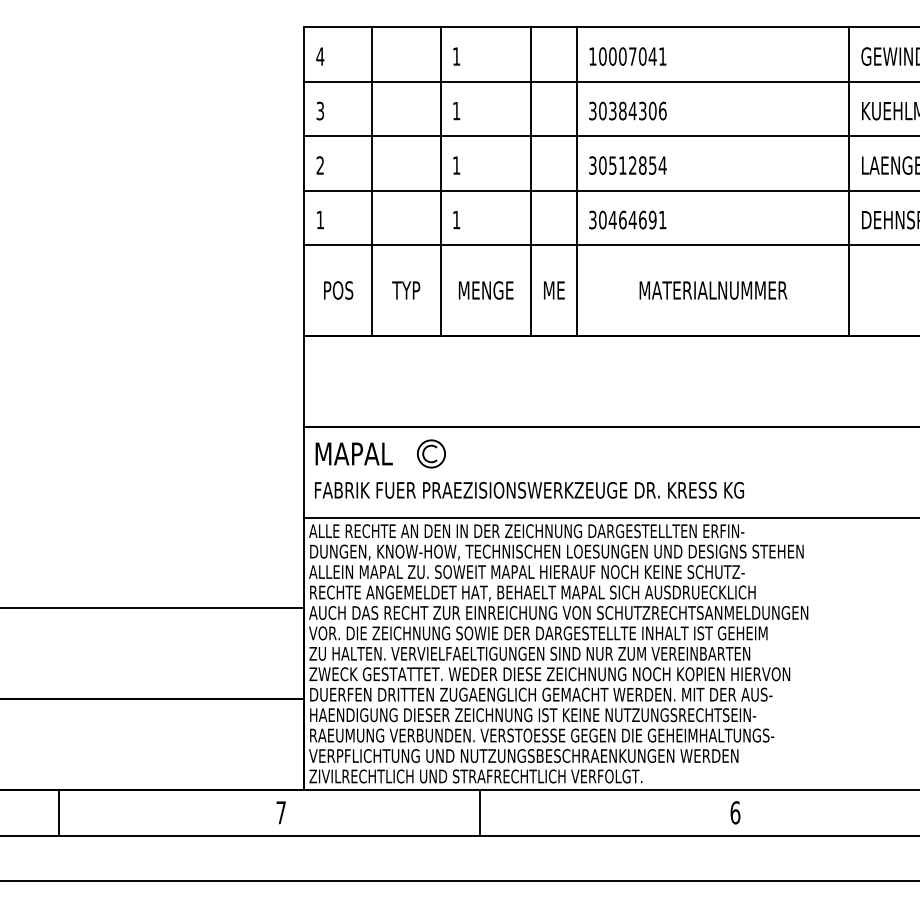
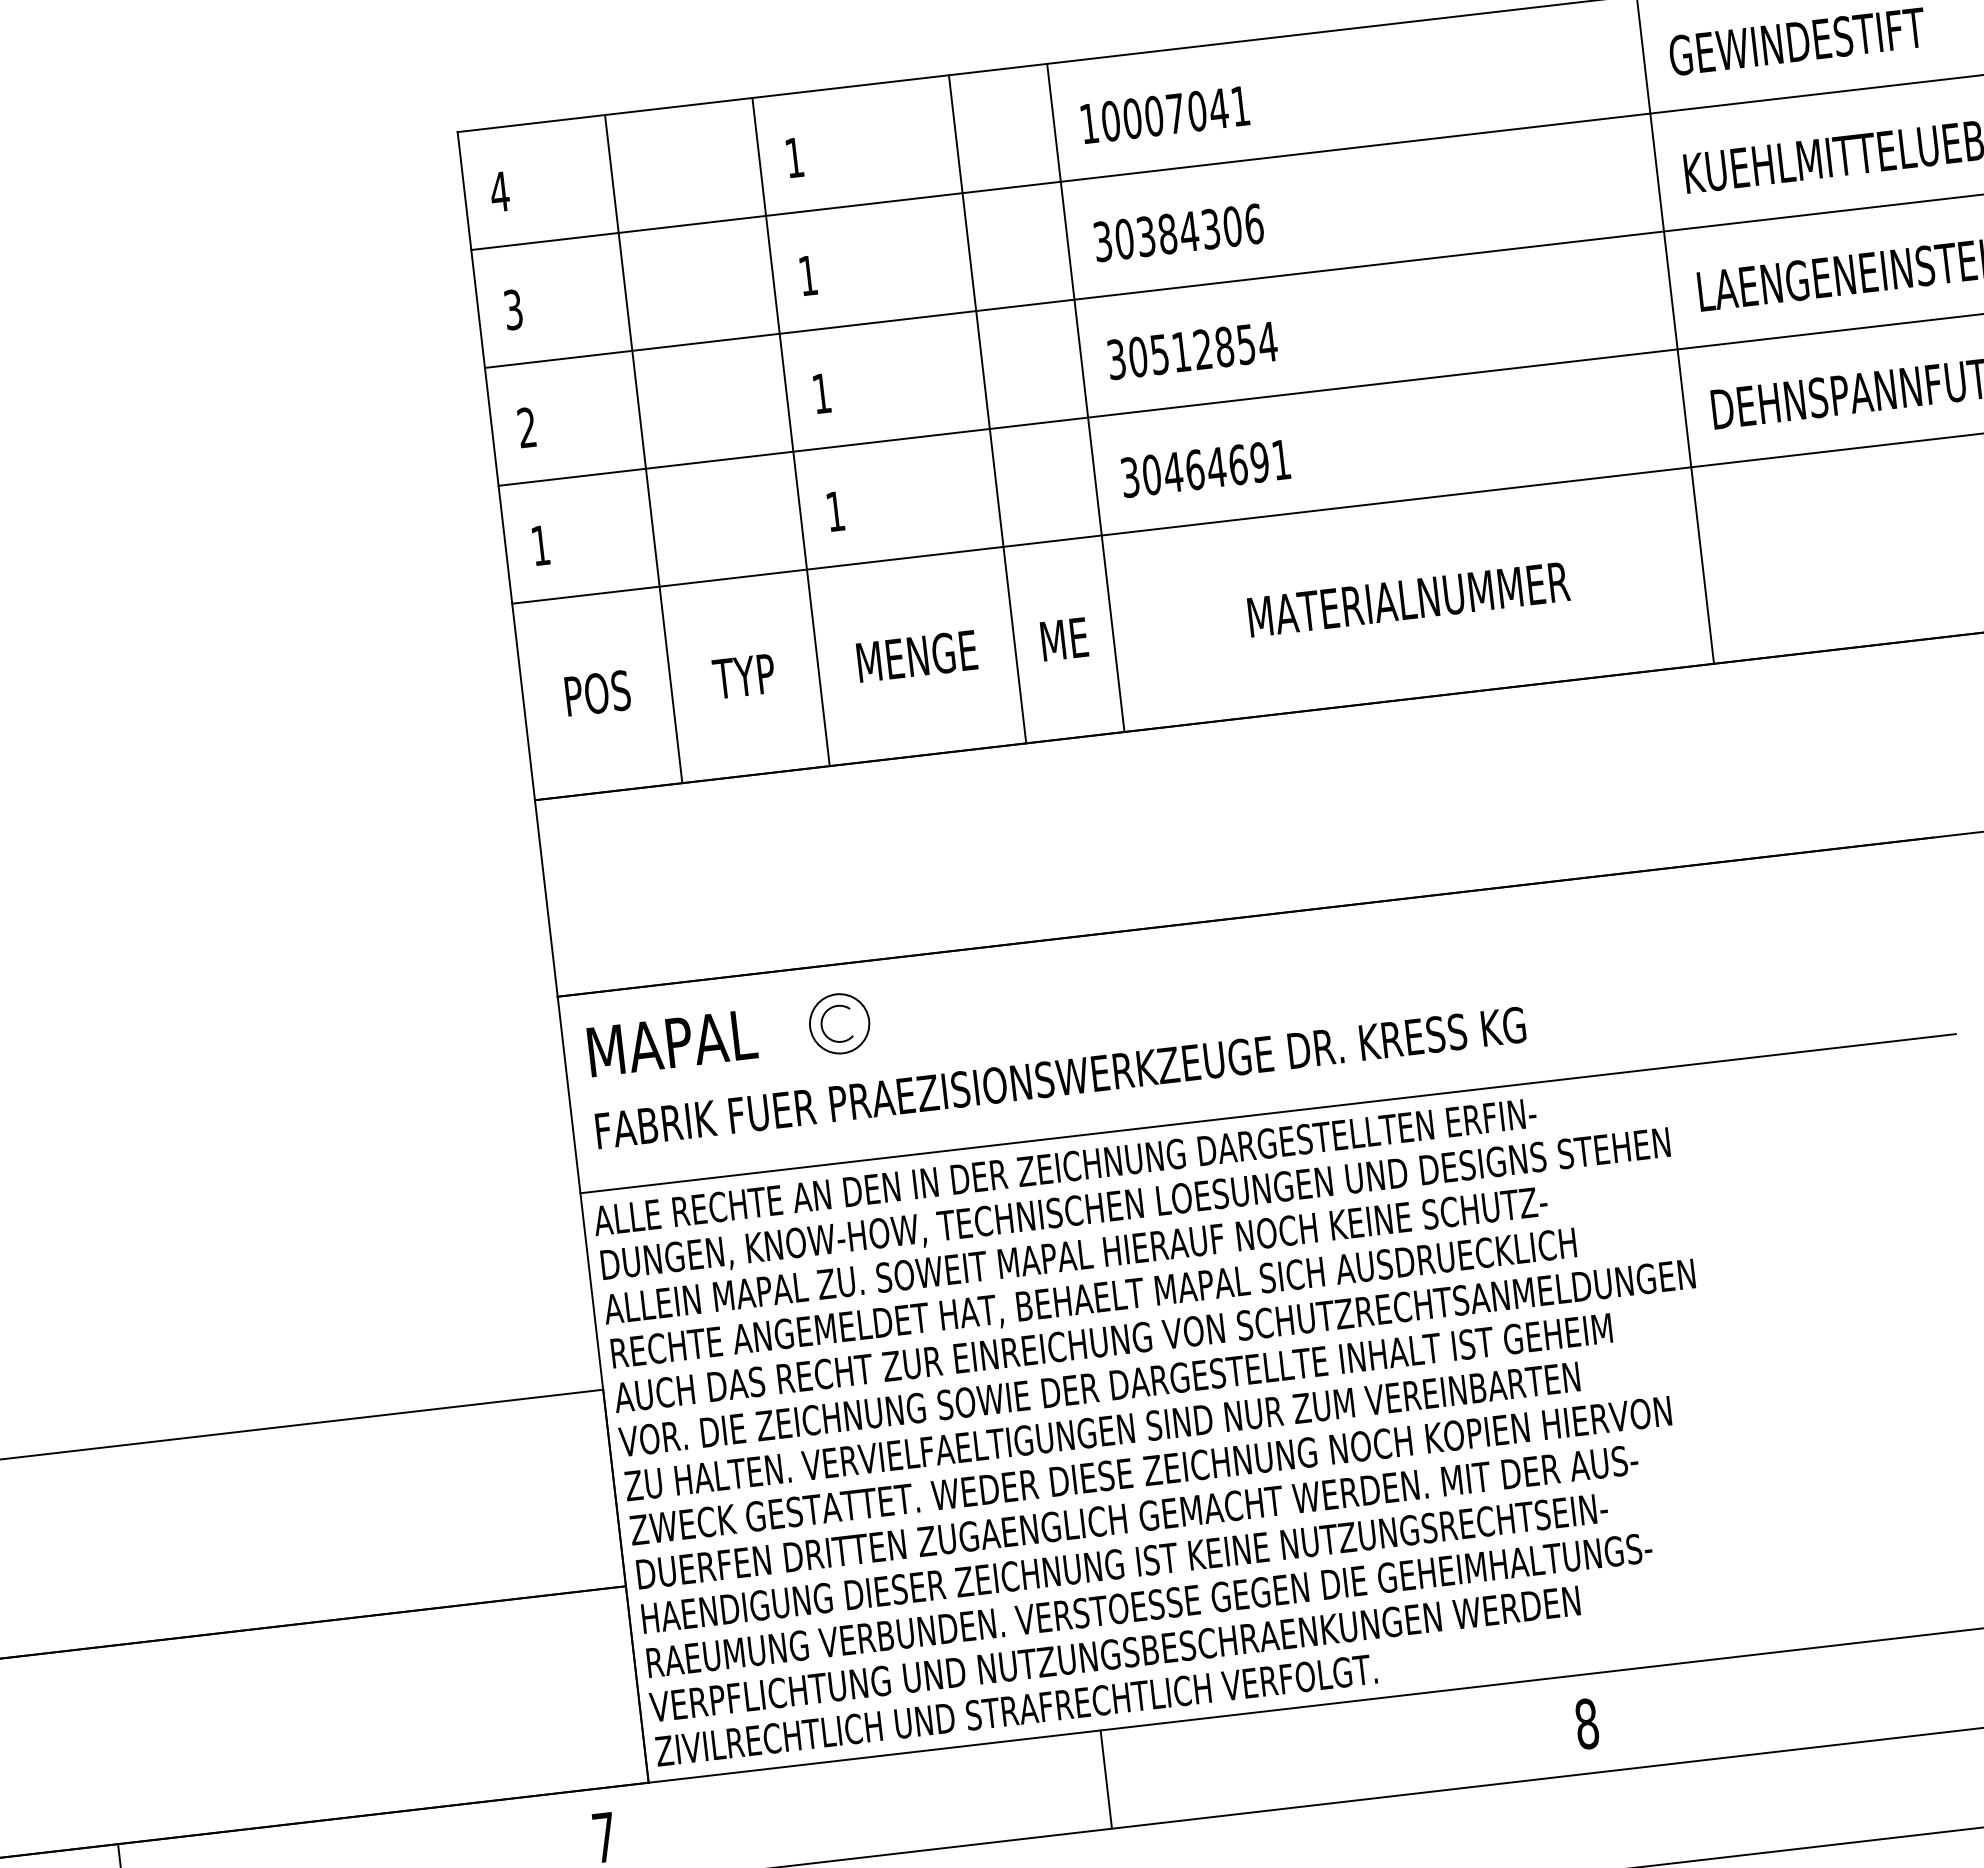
line: (480, 812) -> (1106, 1778), moved
text: (735, 812) -> (1587, 1723), 6 -> 8

